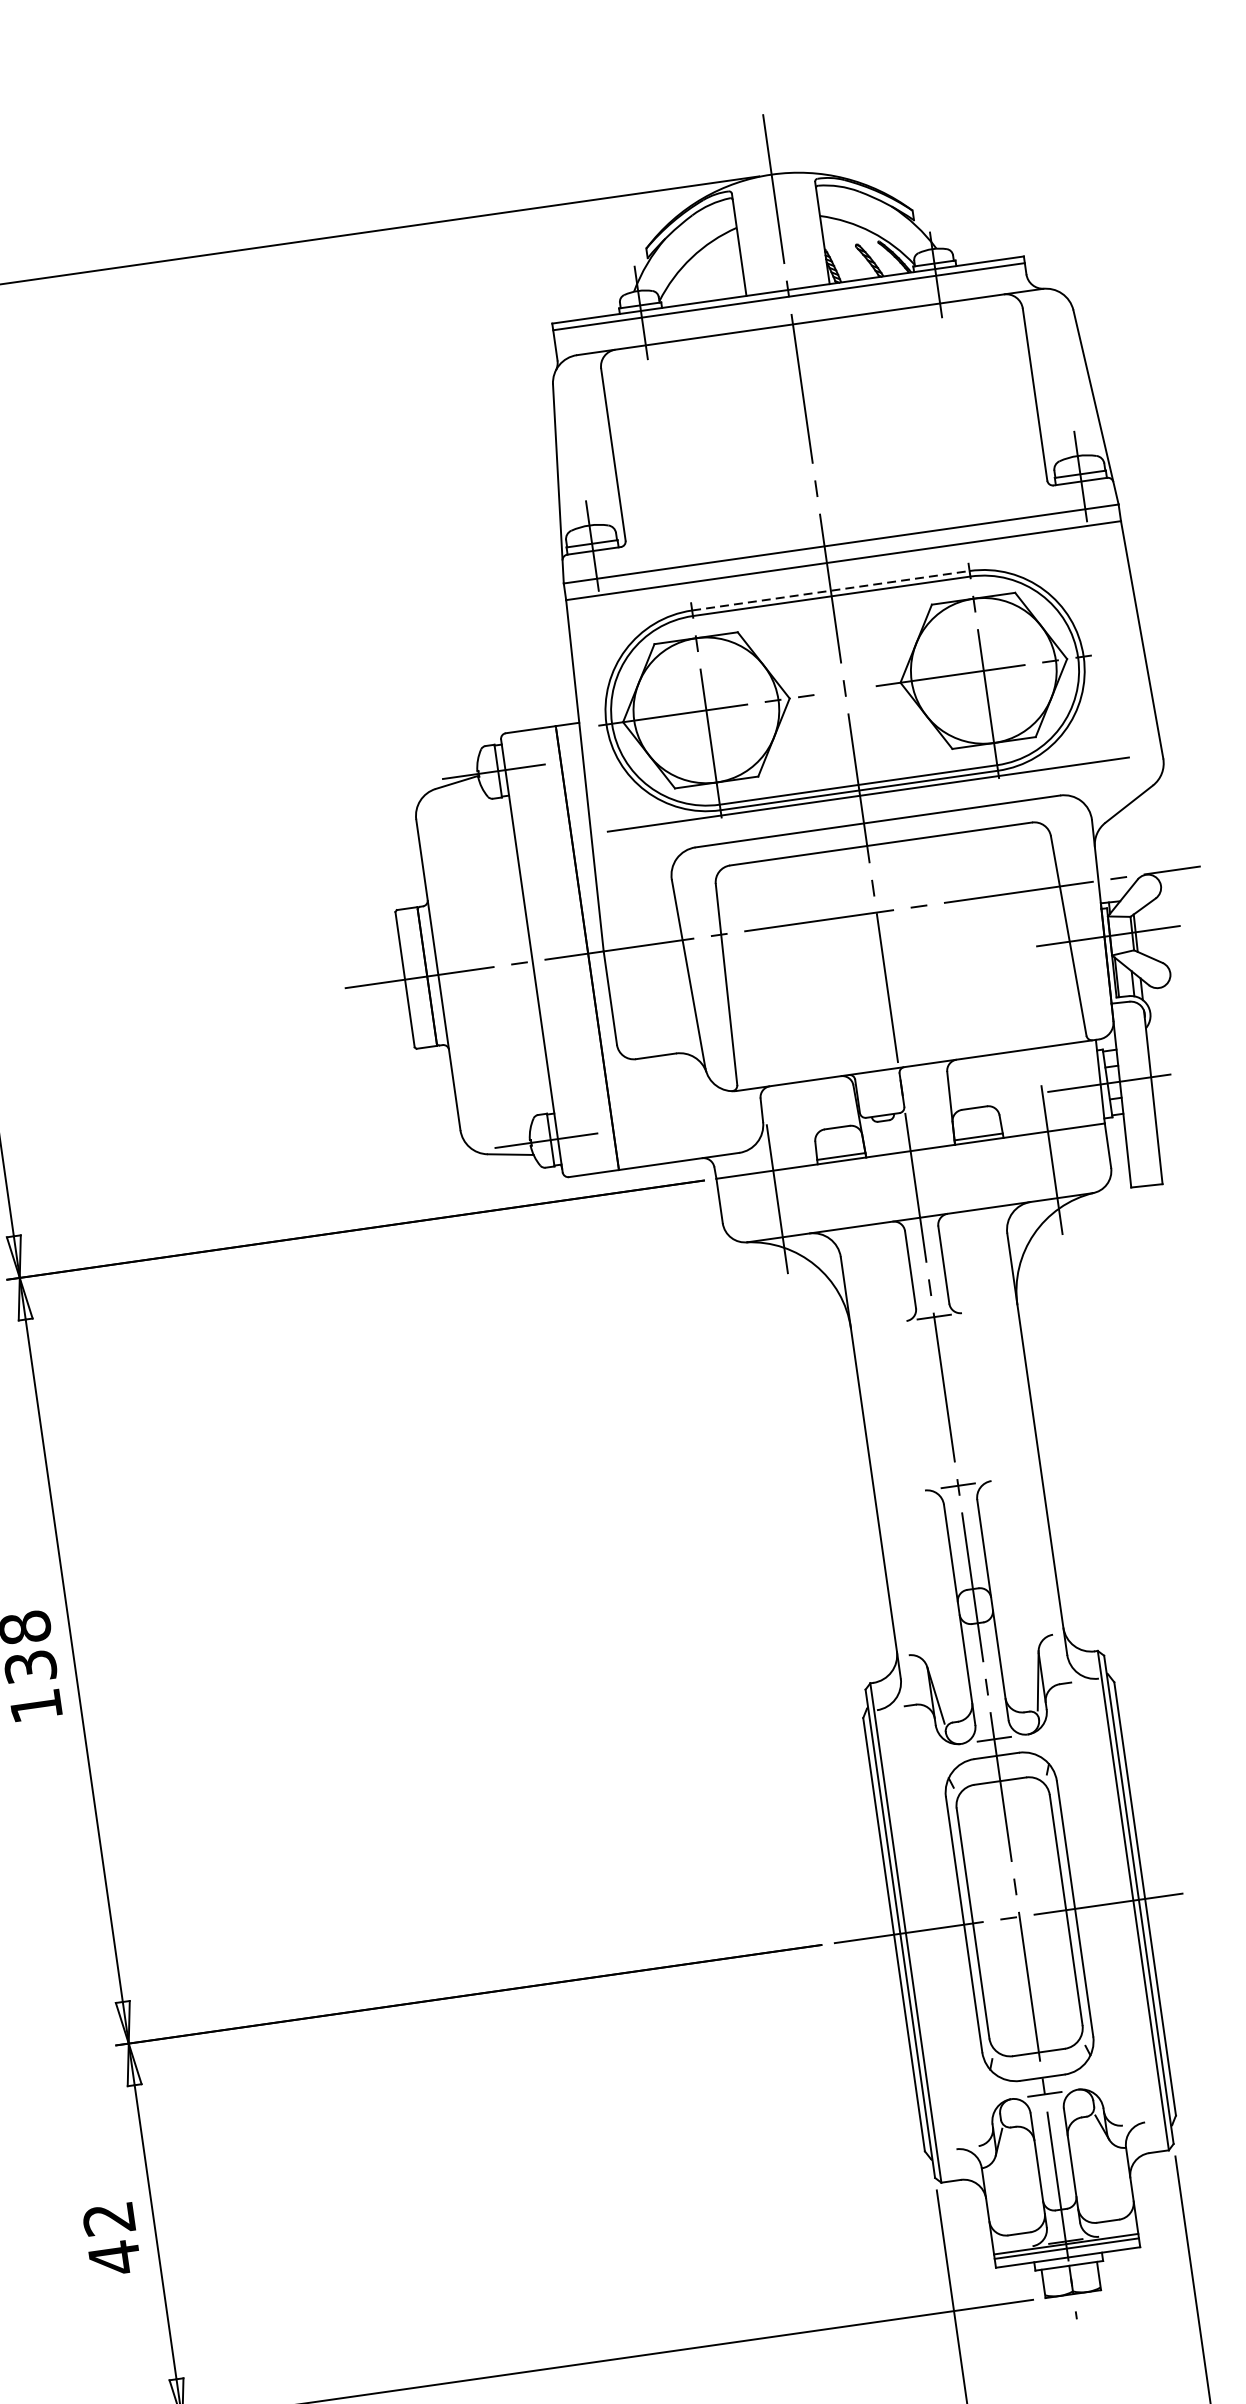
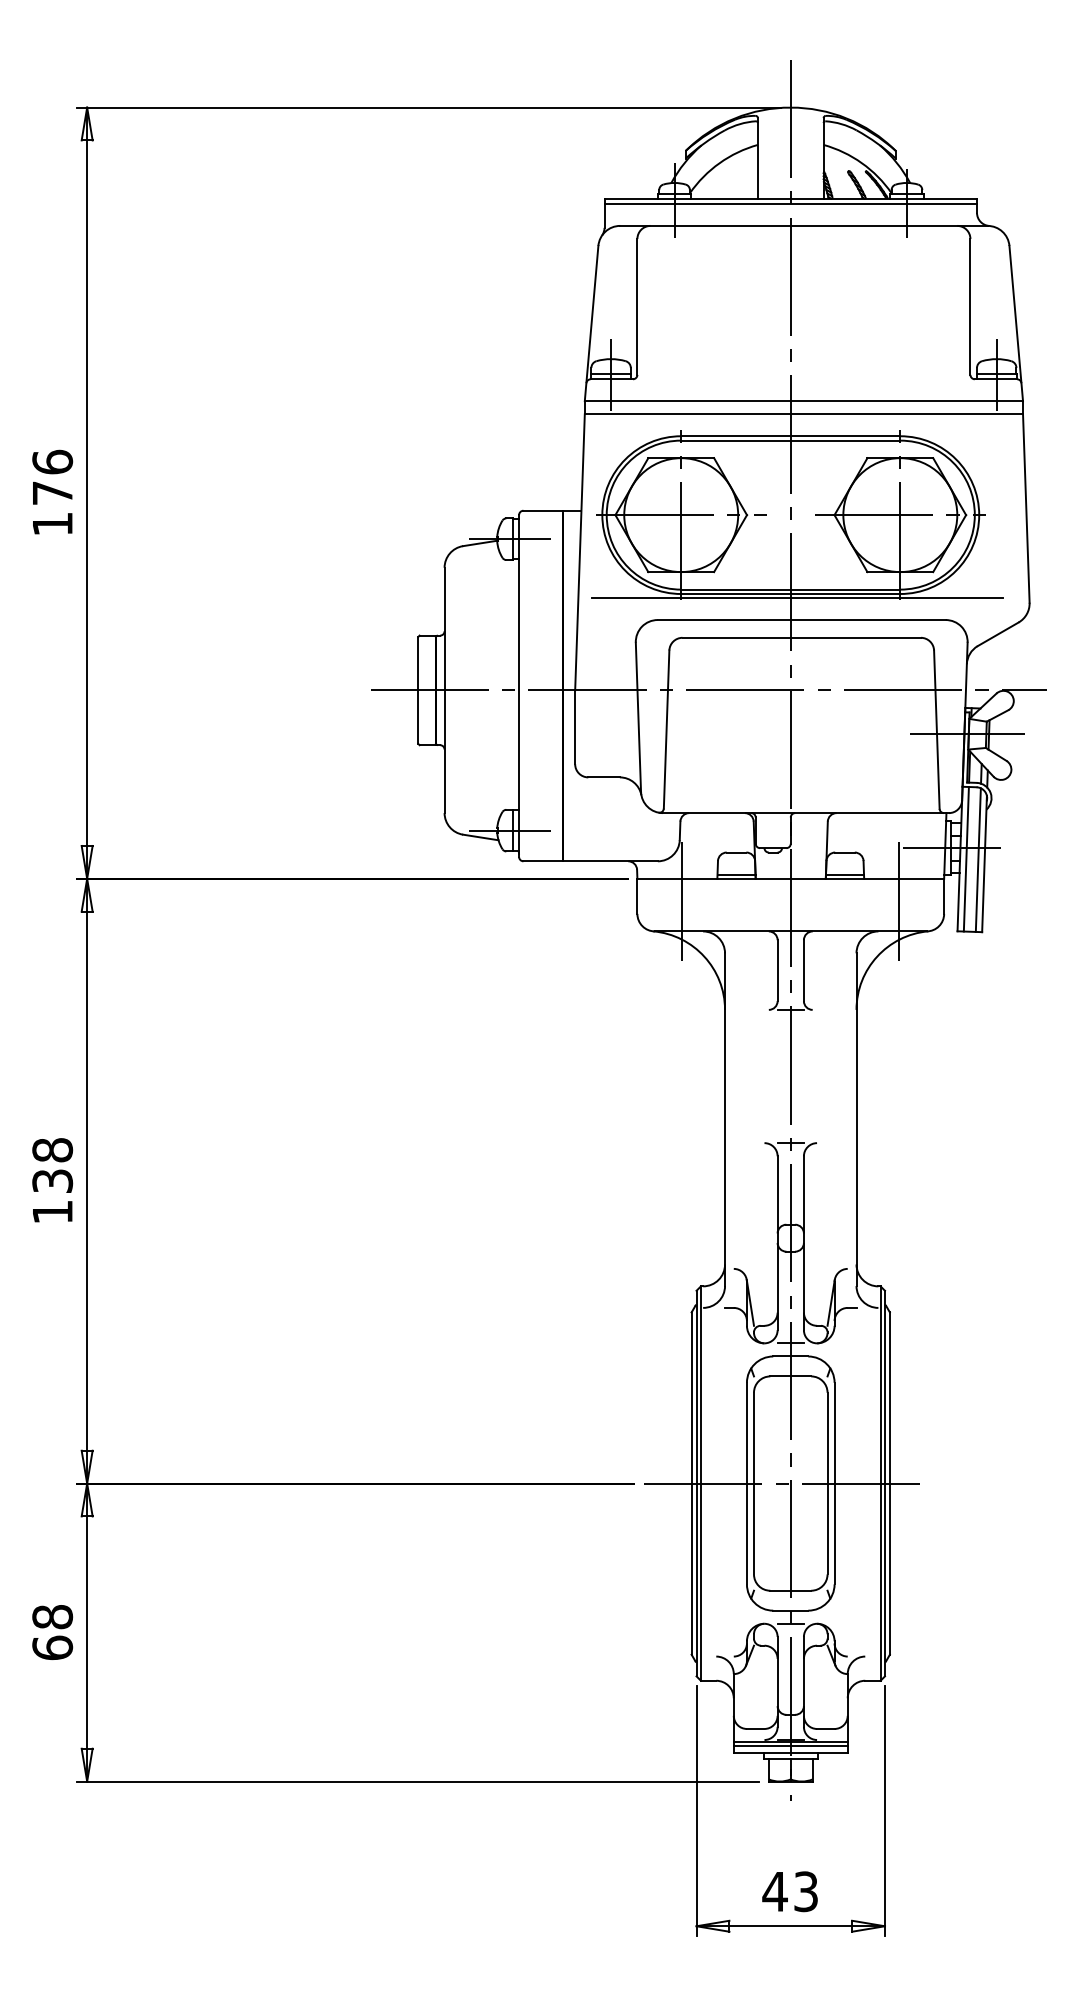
line: (830, 591) -> (790, 436), dashed -> solid
line: (1143, 1093) -> (977, 859), added
line: (1128, 1095) -> (965, 859), added
text: (111, 2239) -> (52, 1633), 42 -> 68

